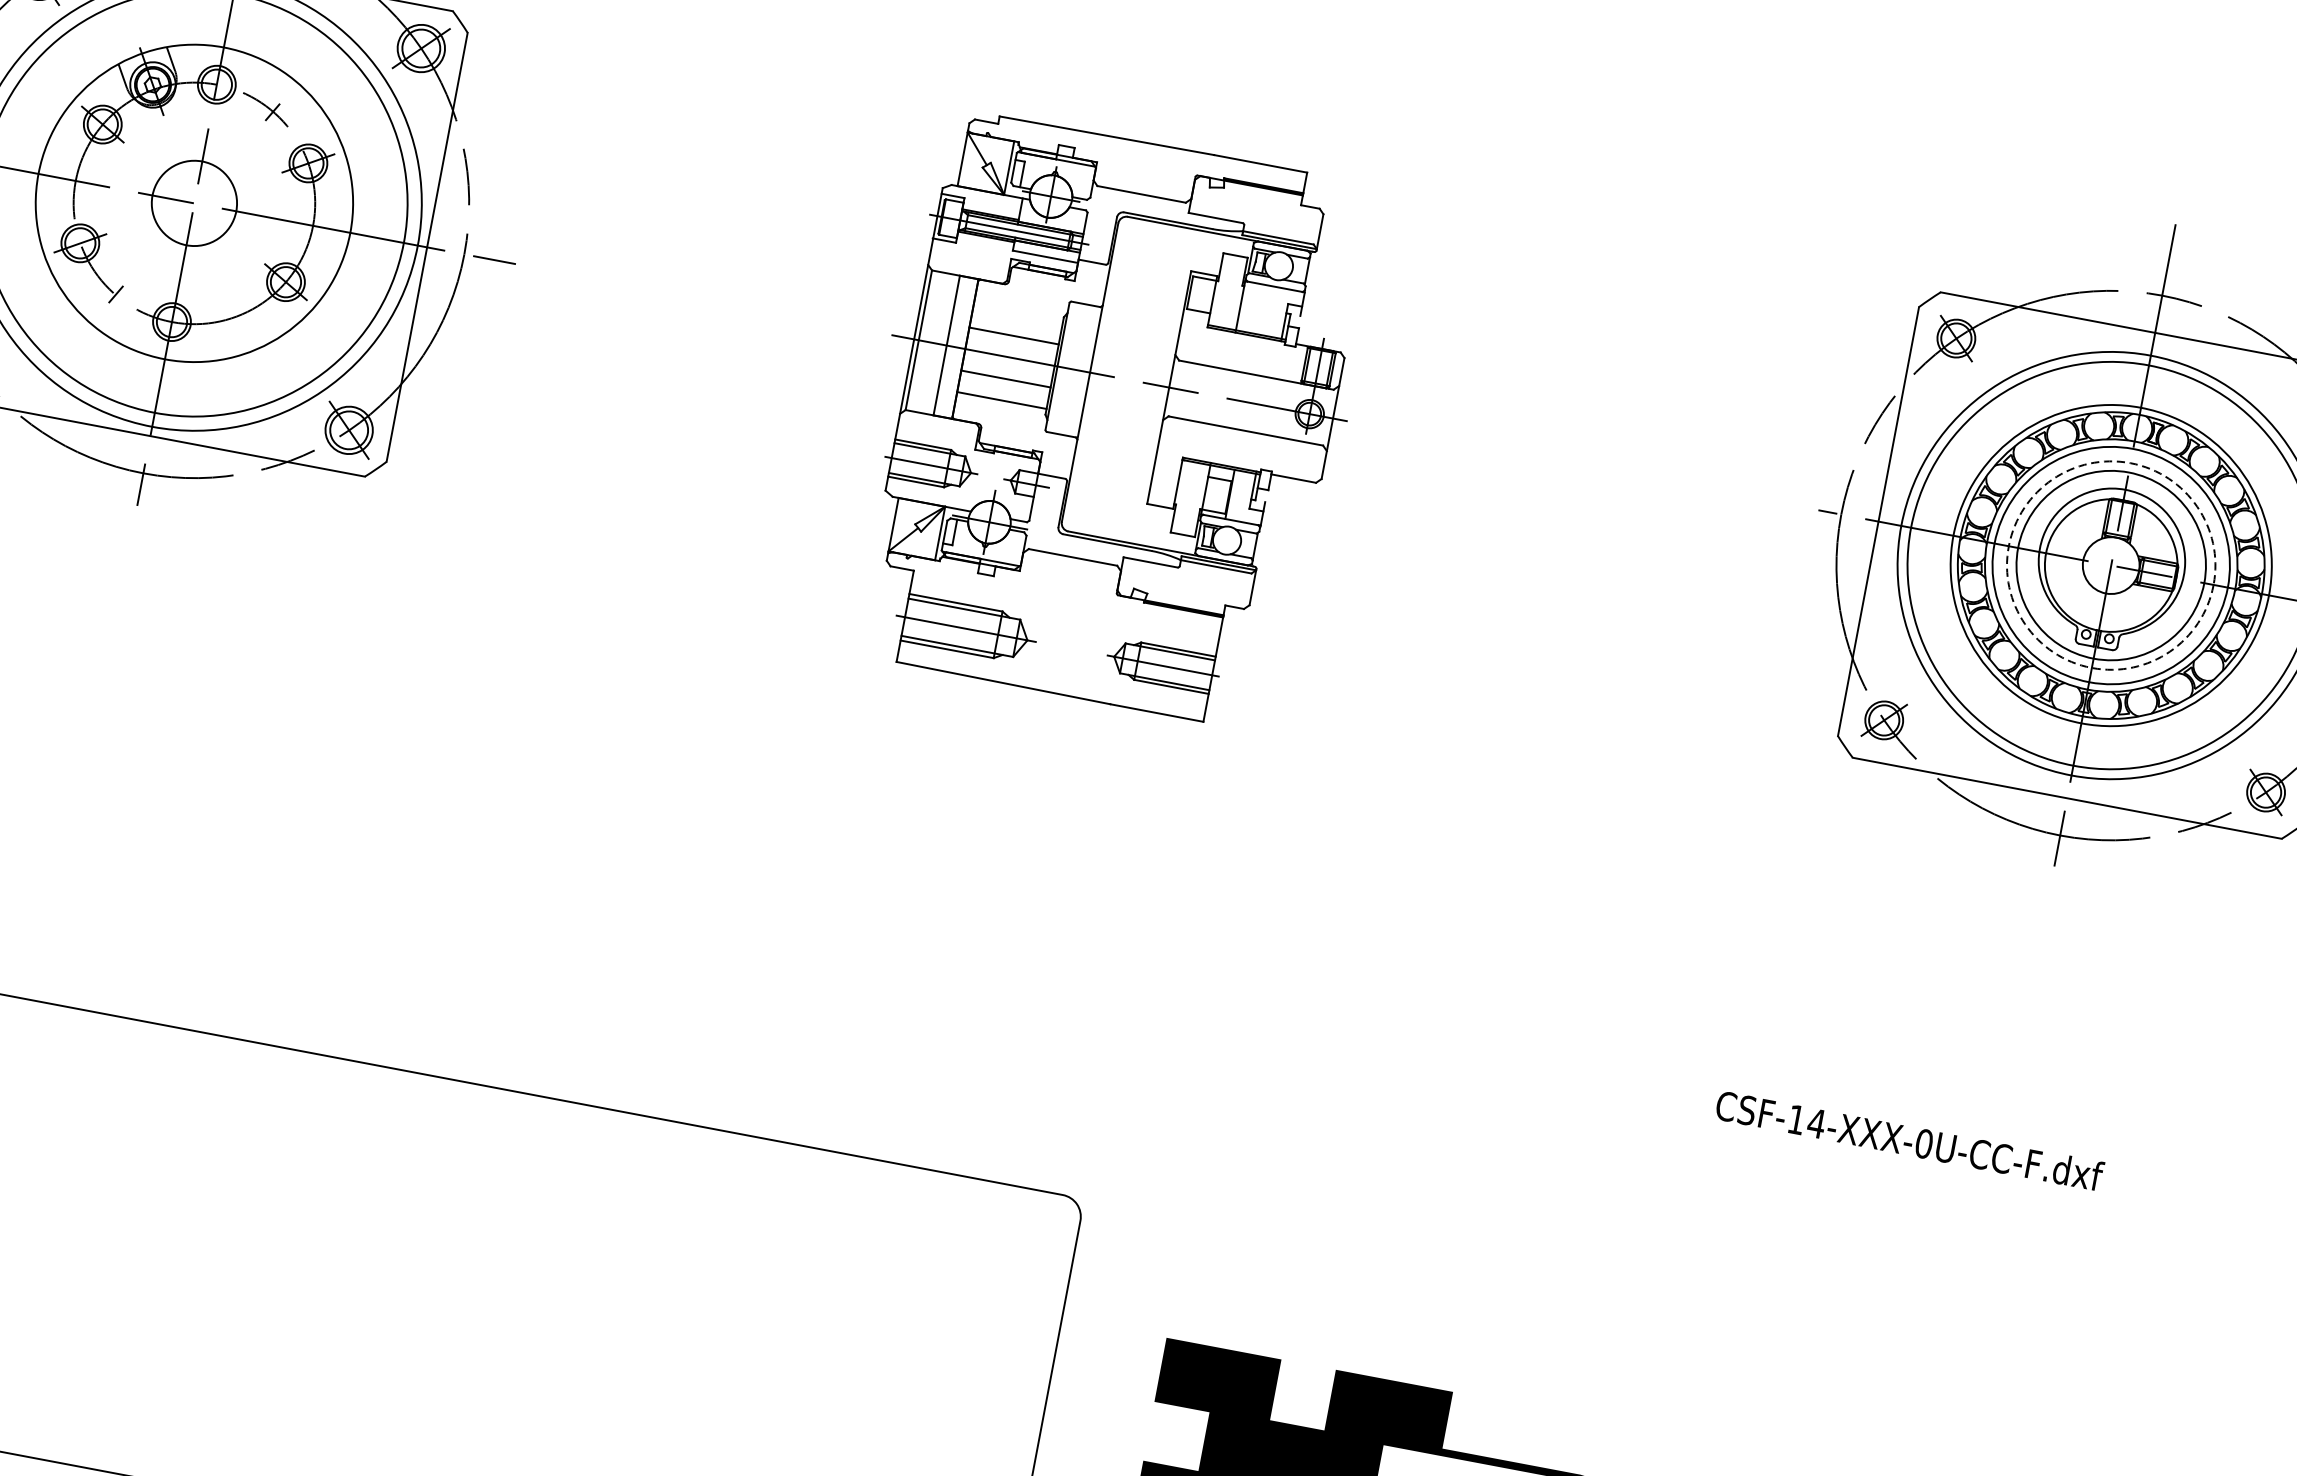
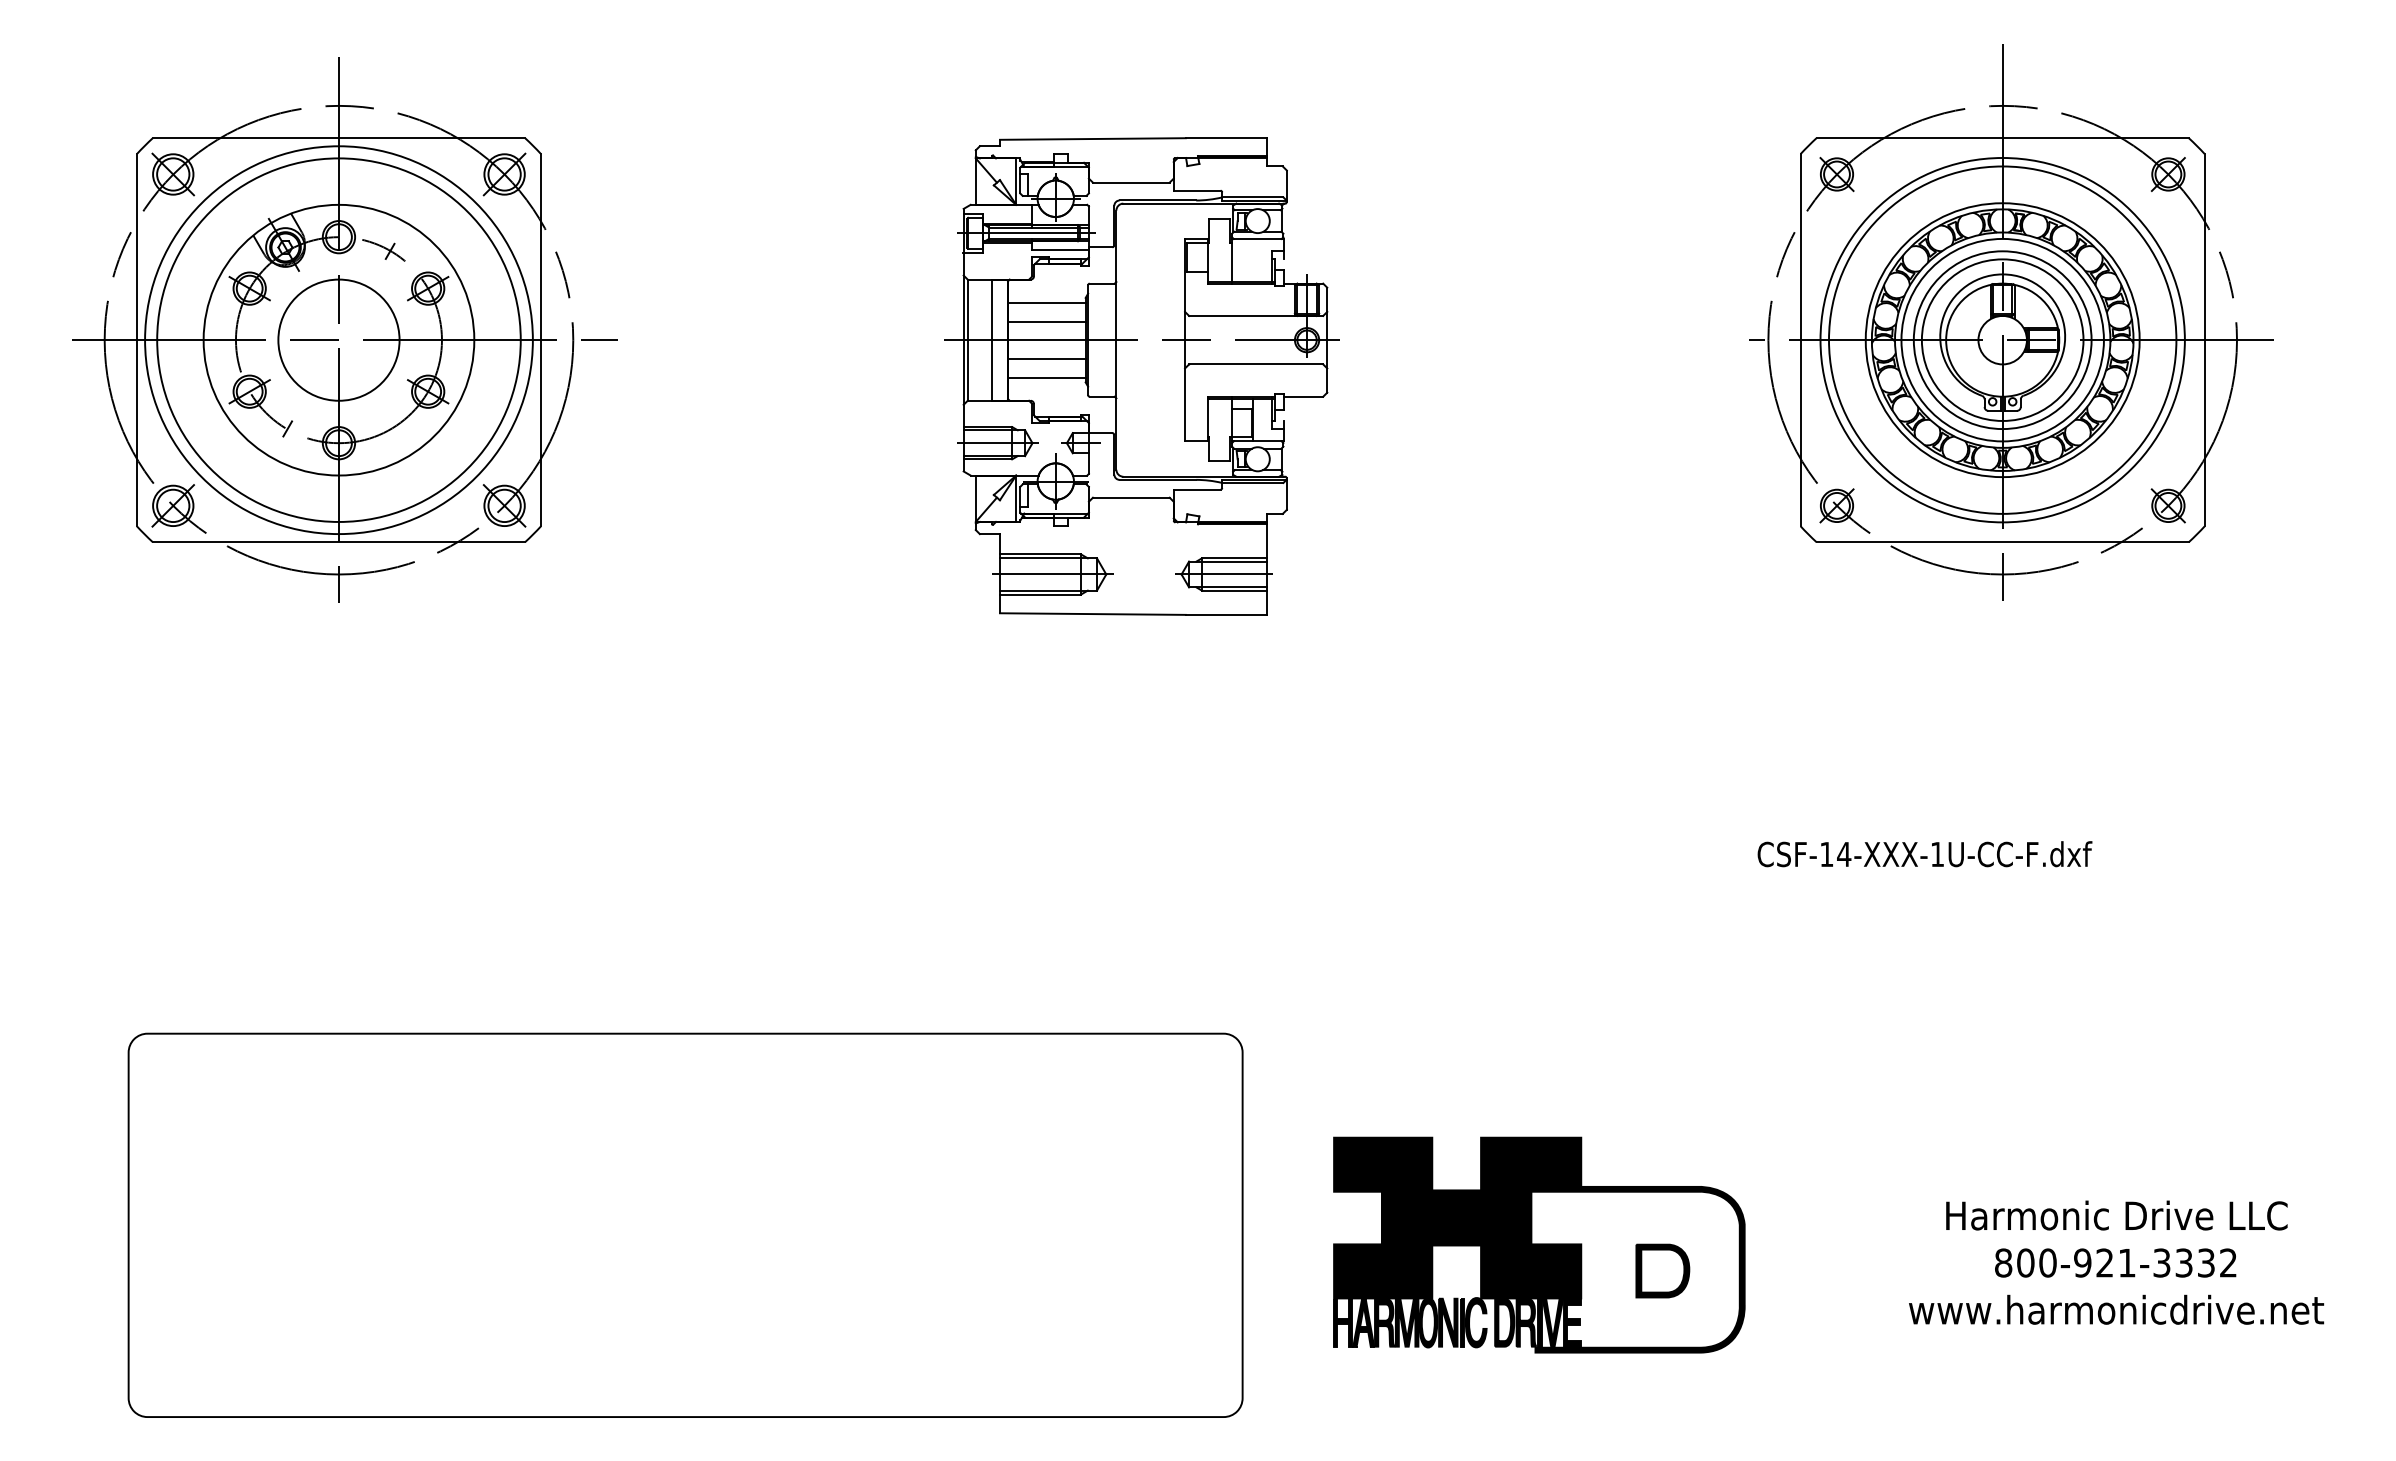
circle: (194, 202) -> (338, 339), size x1.67
line: (1017, 314) -> (1046, 302), added
circle: (2110, 565) -> (2002, 340), dashed -> solid
text: (1924, 1143) -> (1937, 854), CSF-14-XXX-0U-CC-F.dxf -> CSF-14-XXX-1U-CC-F.dxf

